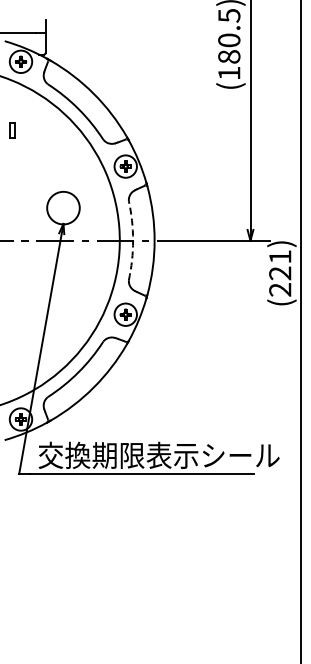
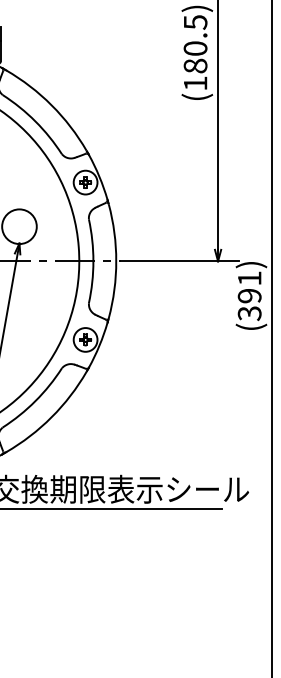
arc: (133, 240) -> (93, 261), dashed -> solid
text: (280, 281) -> (249, 304), (221) -> (391)

